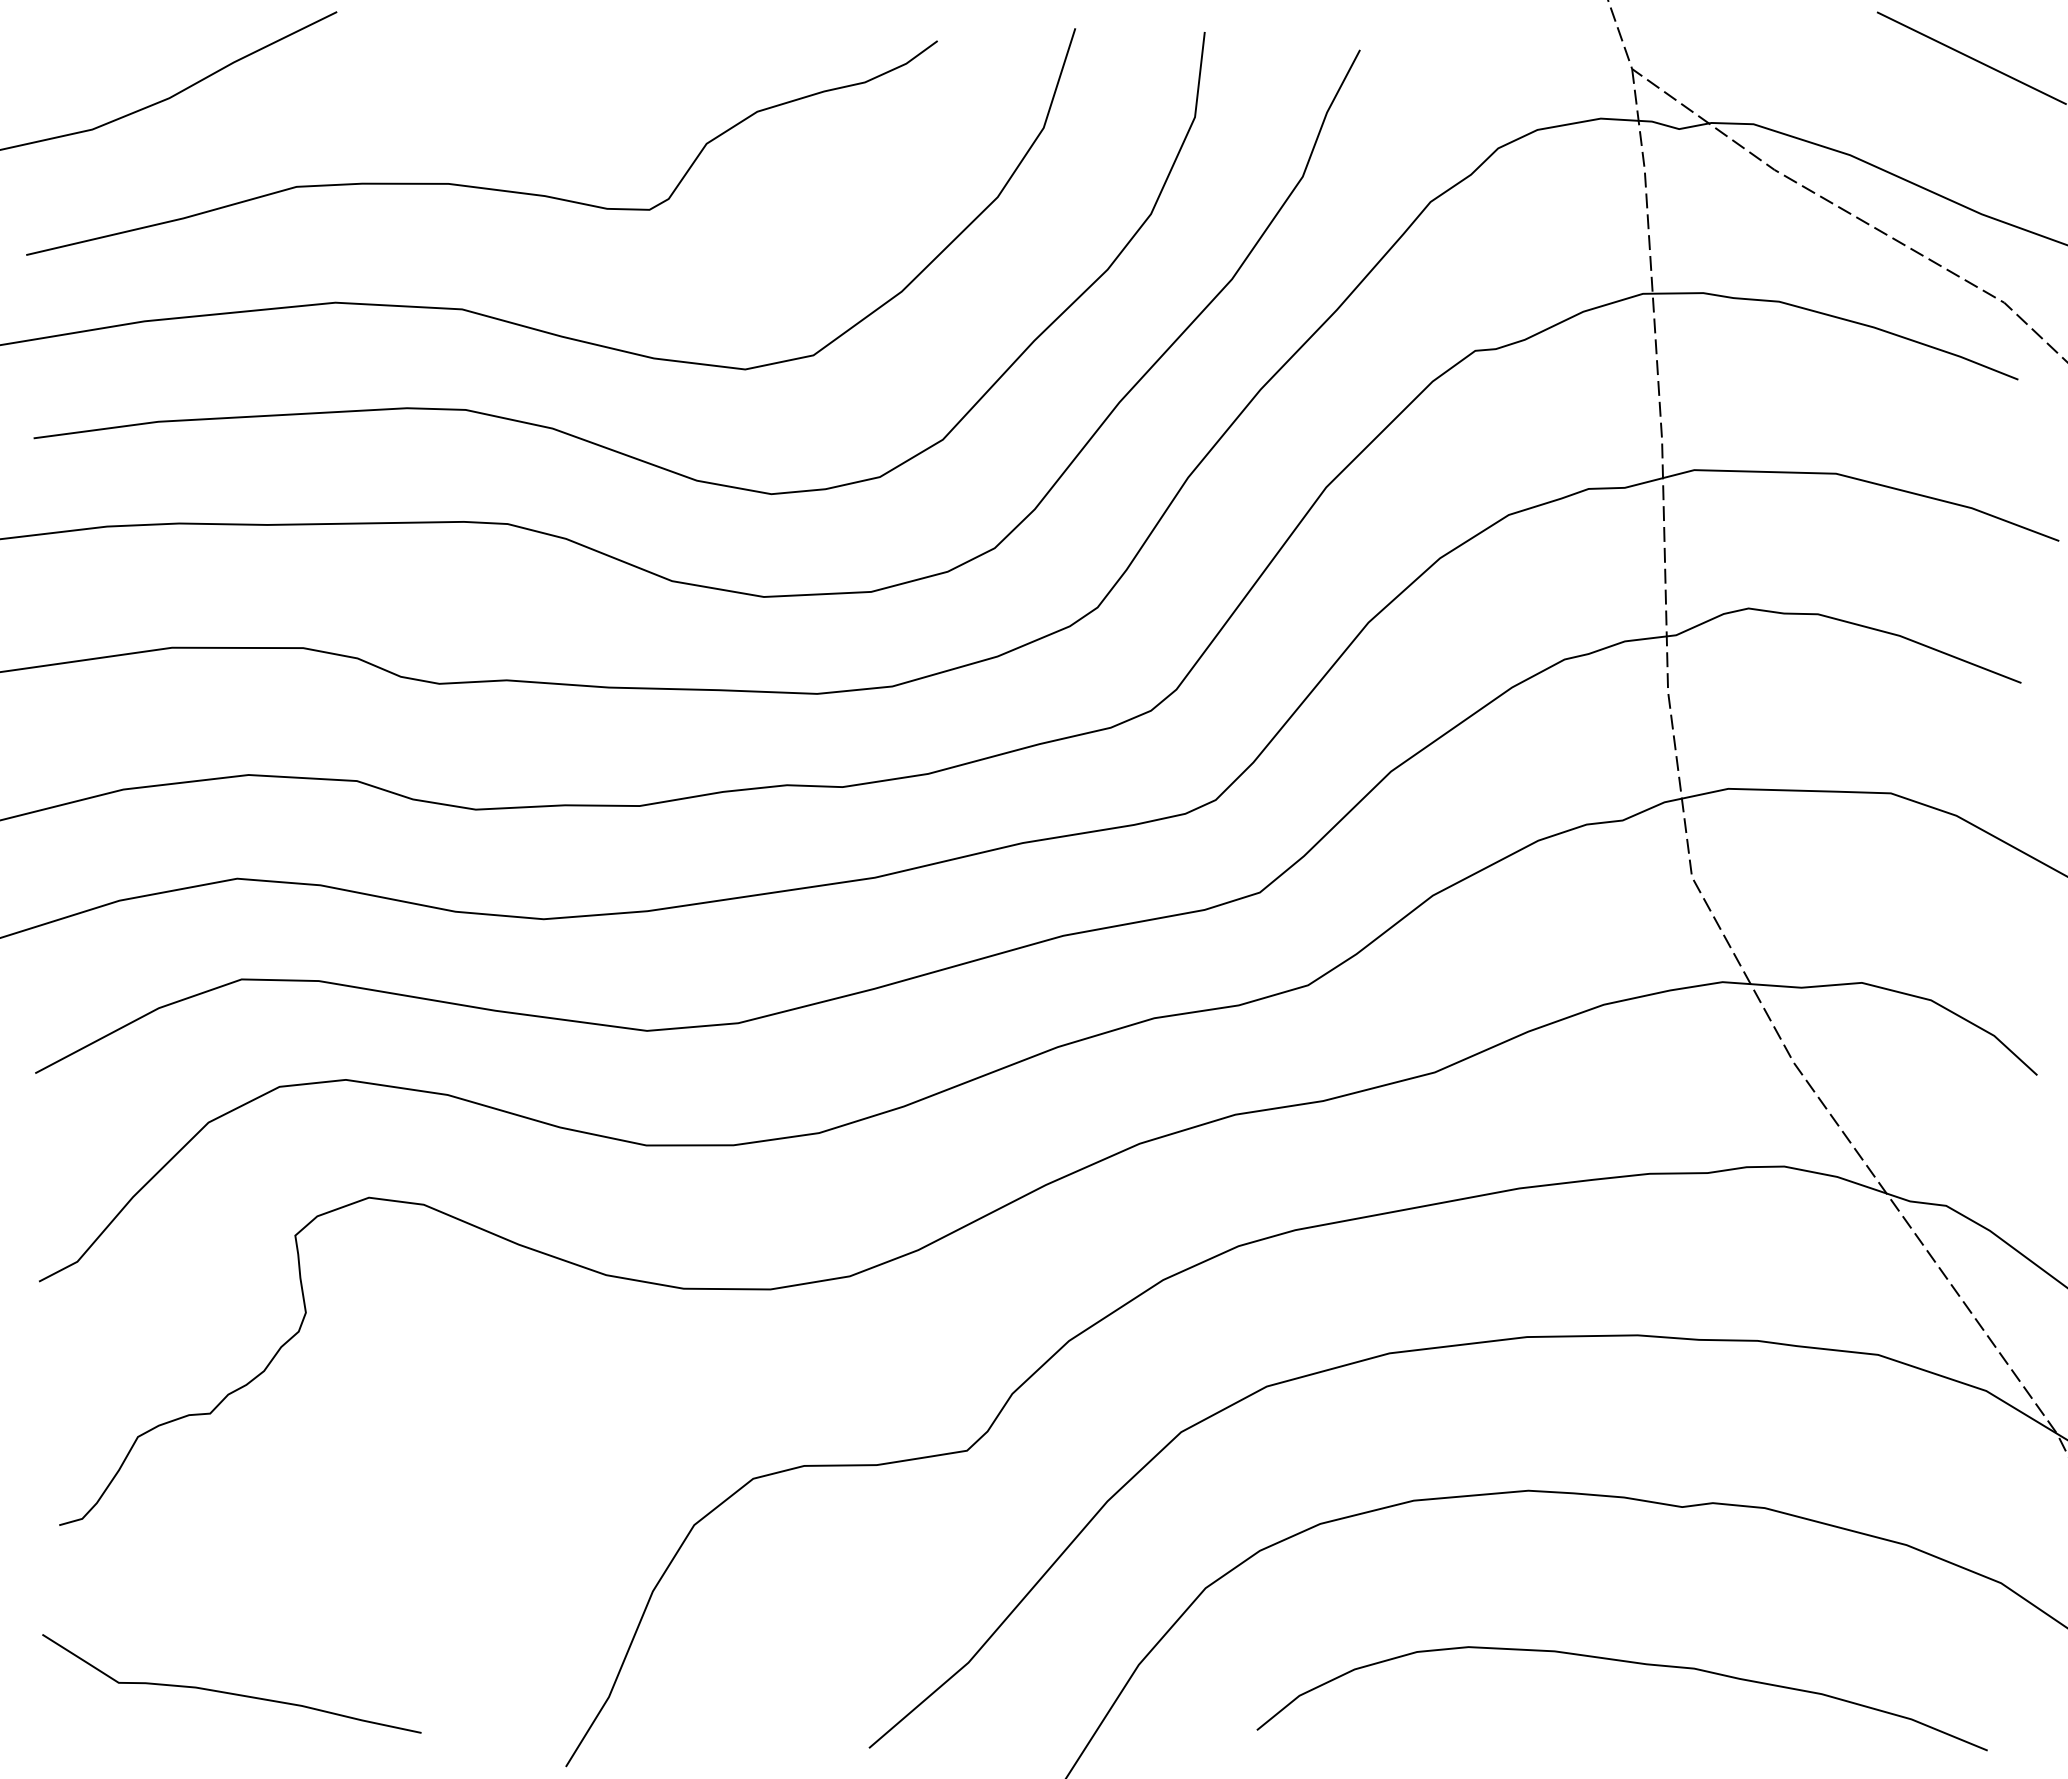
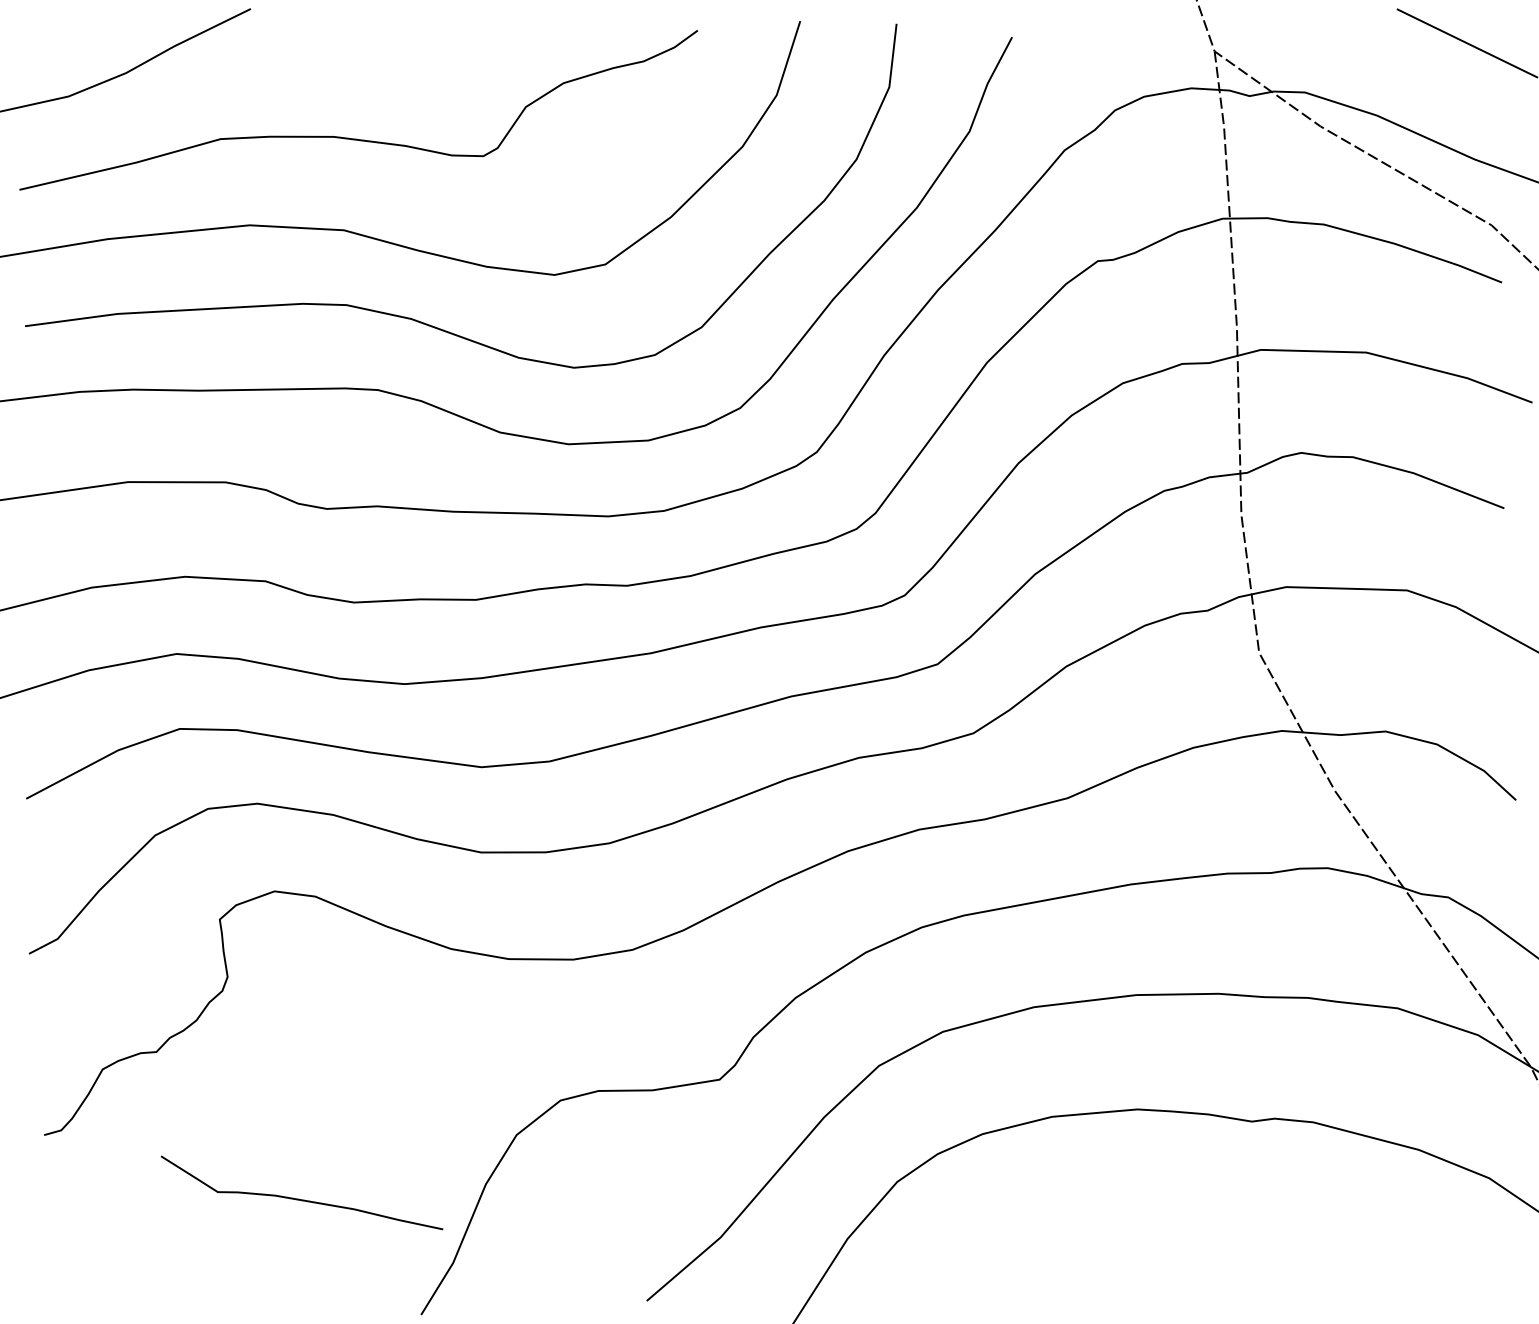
curve: (1624, 1662) -> (1208, 1237), removed
curve: (231, 1692) -> (301, 1199), moved

